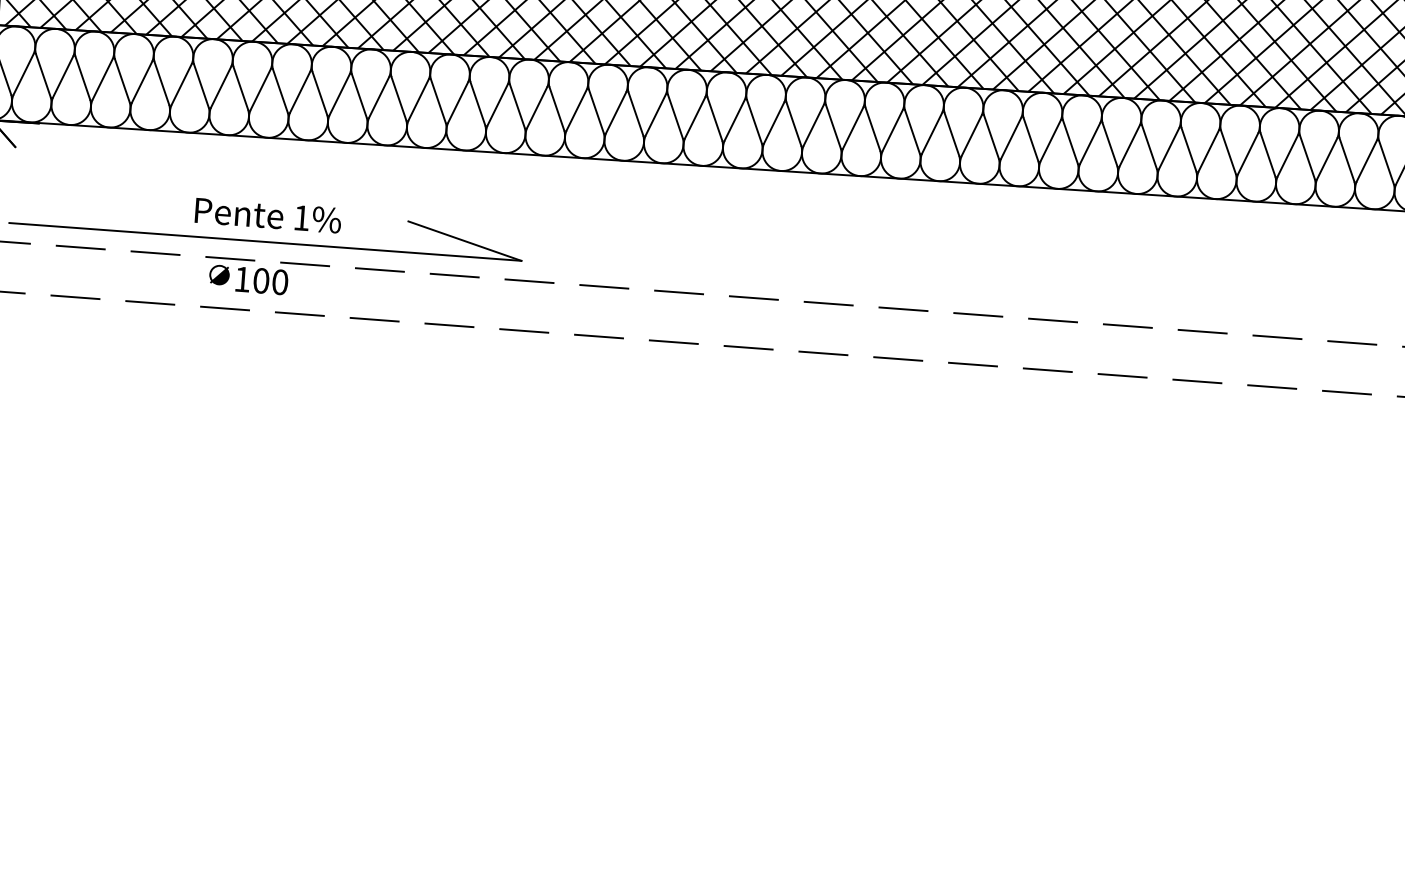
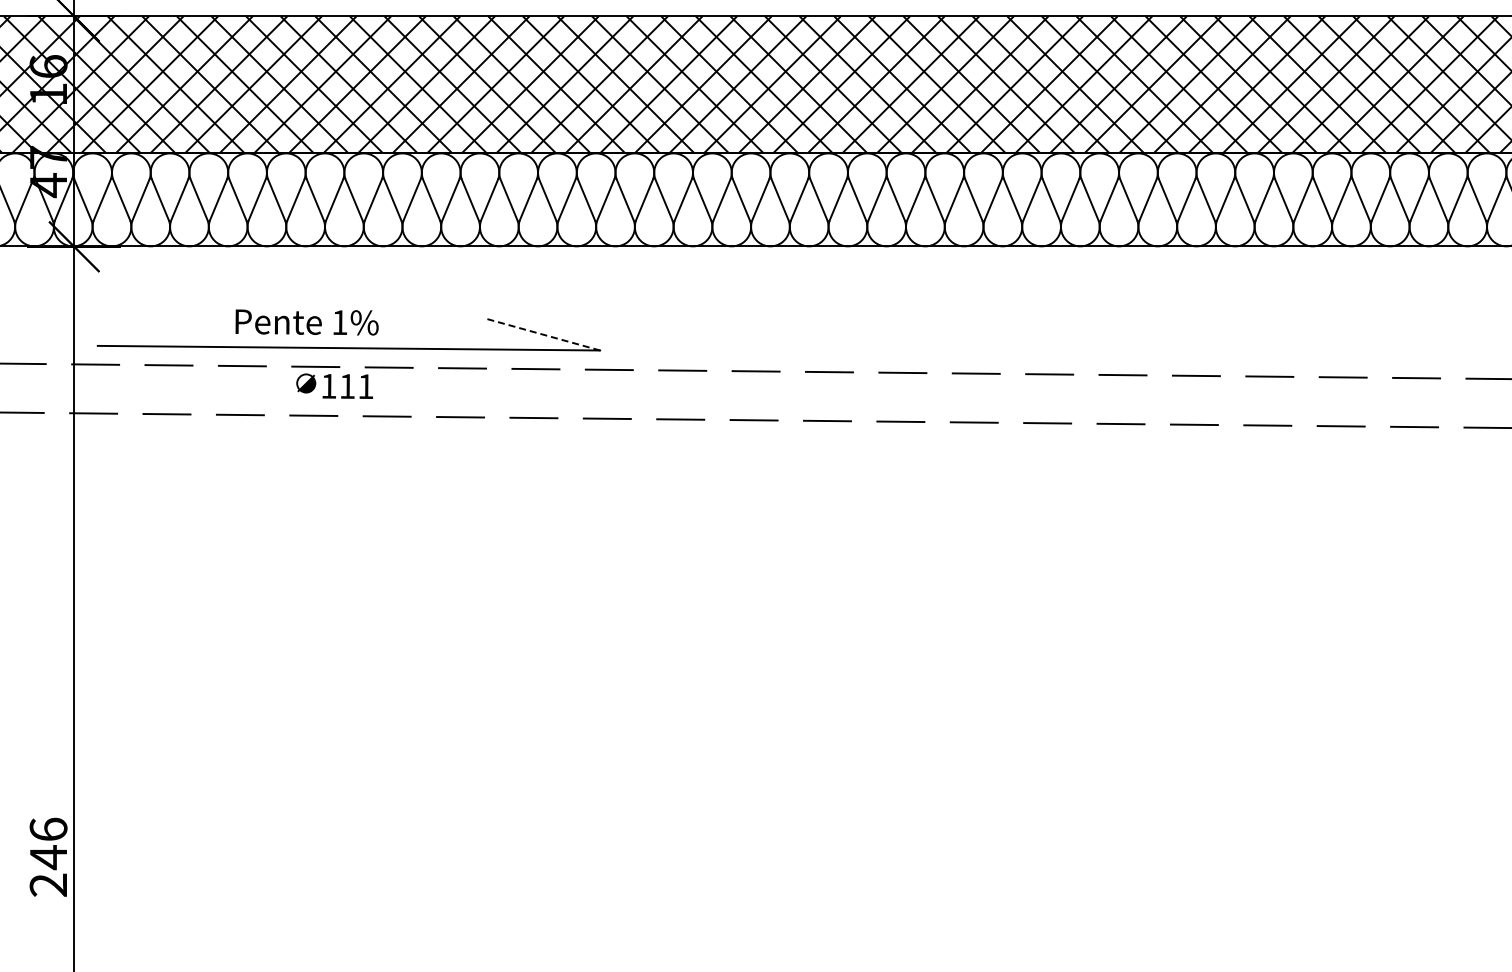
text: (267, 215) -> (306, 322), moved
line: (464, 240) -> (543, 334), solid -> dashed
text: (270, 281) -> (356, 386), 100 -> 111

